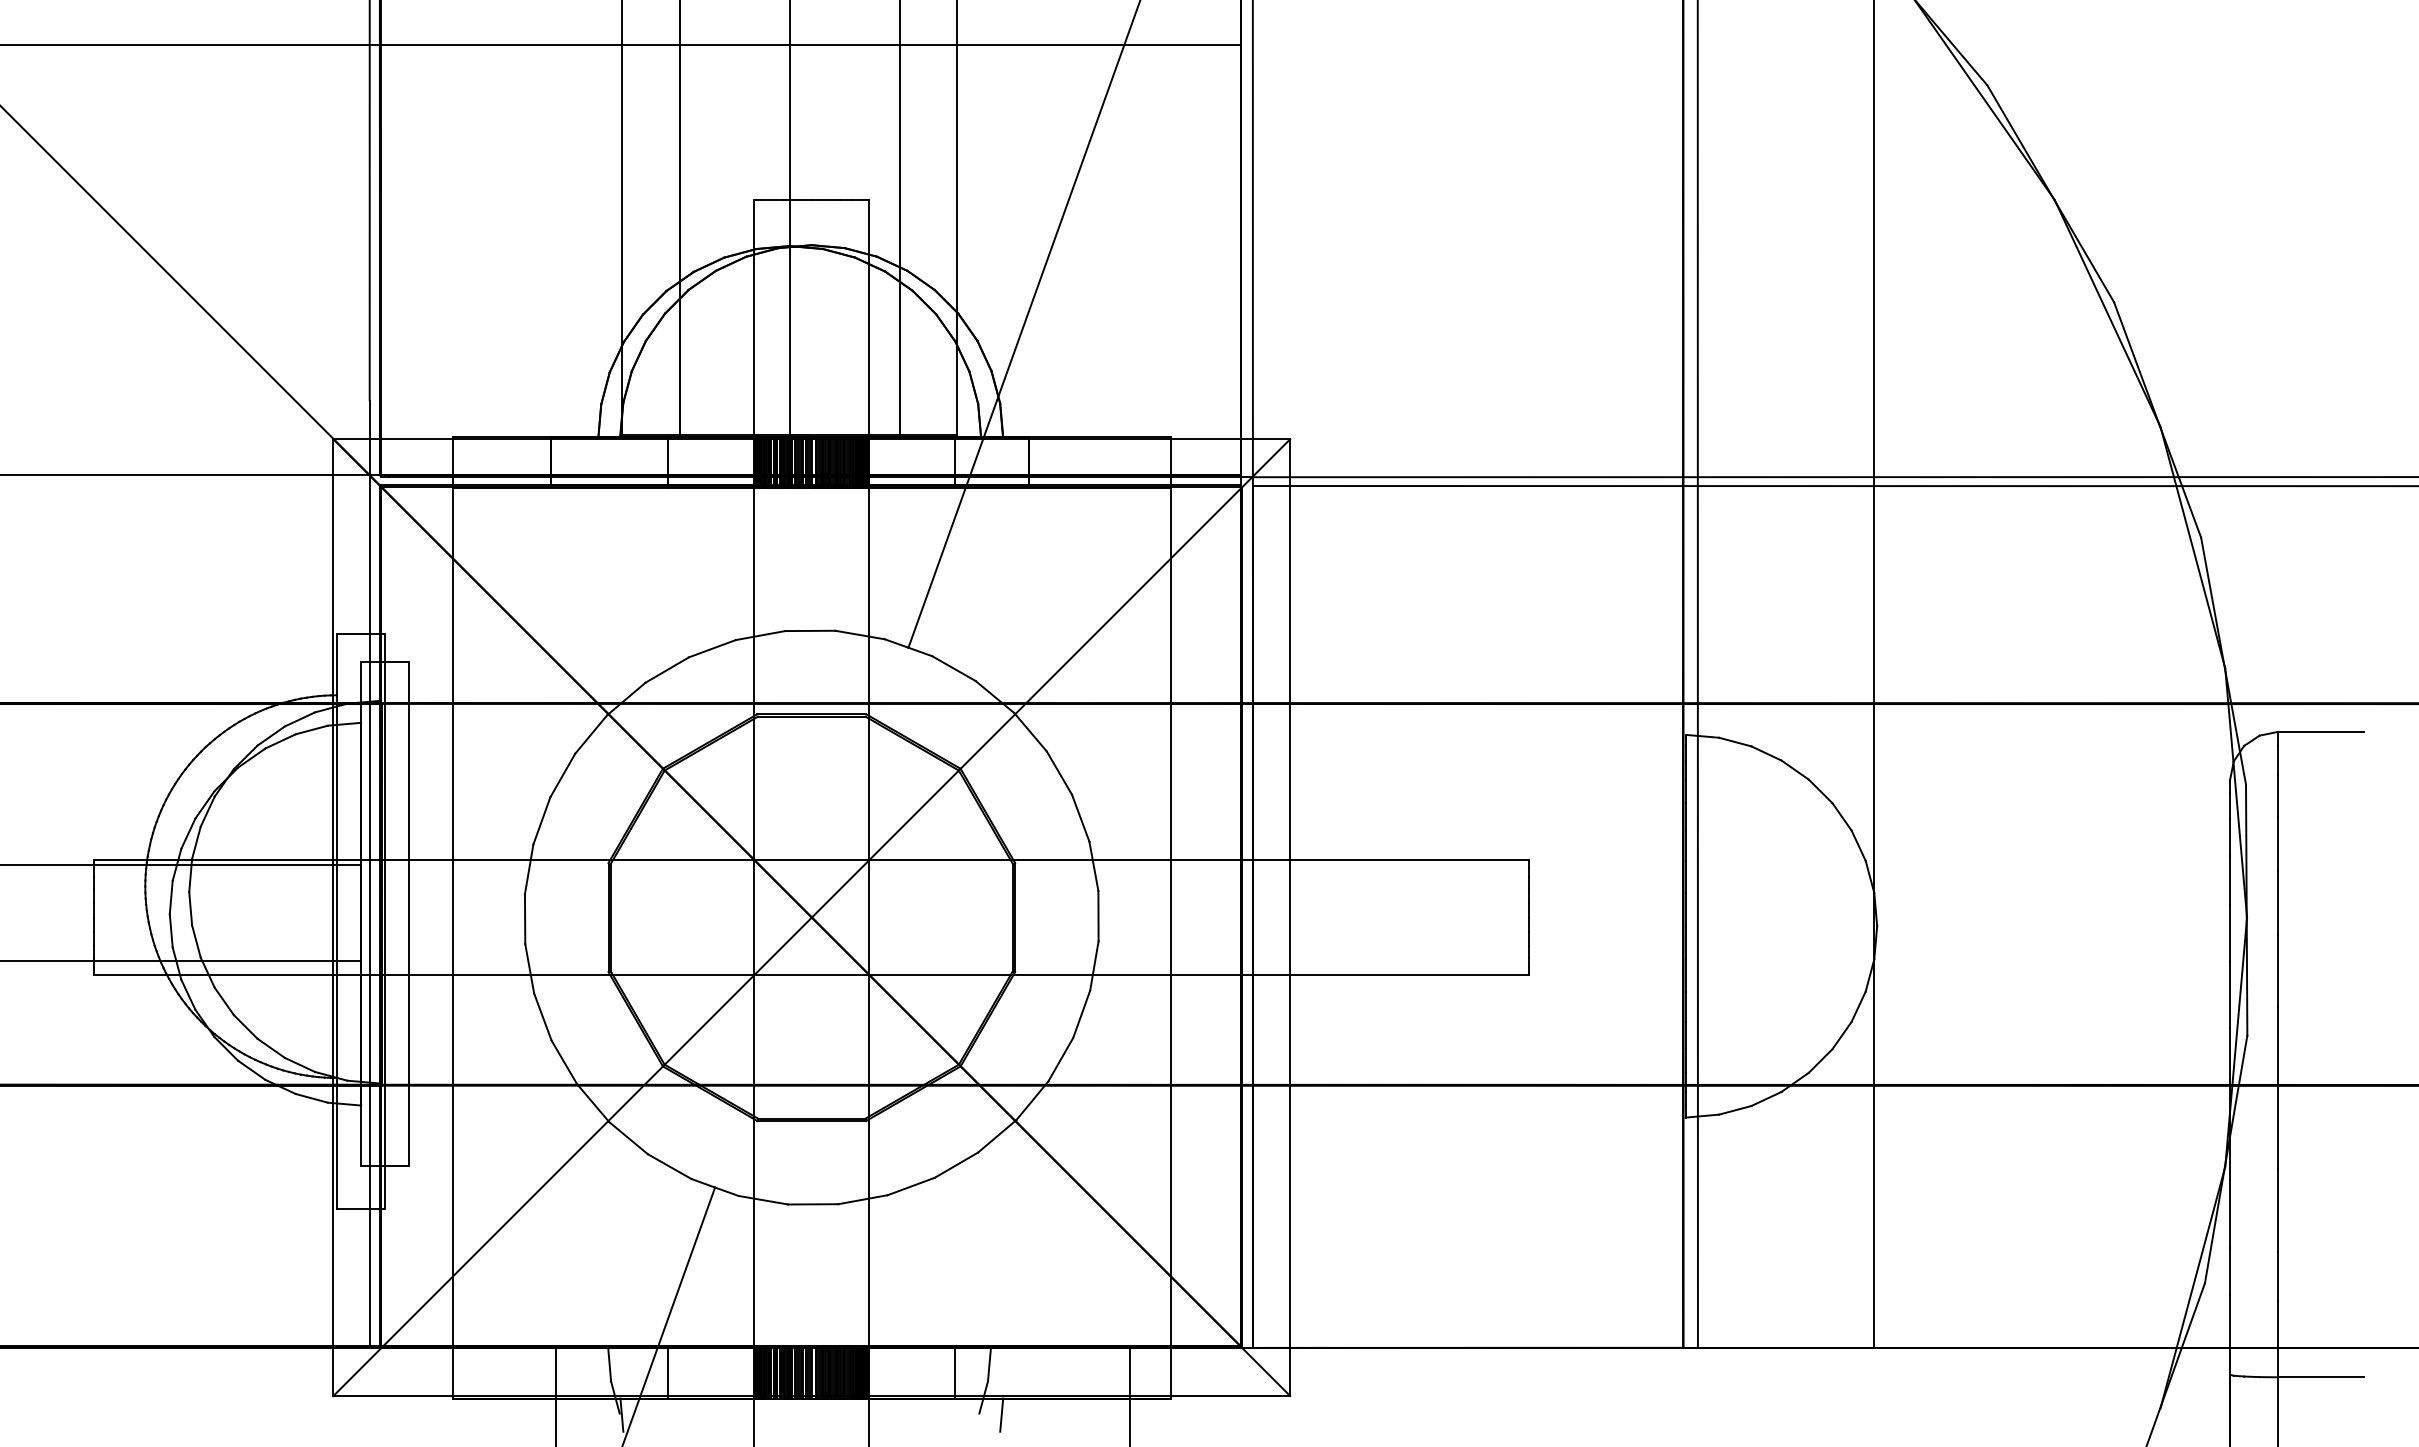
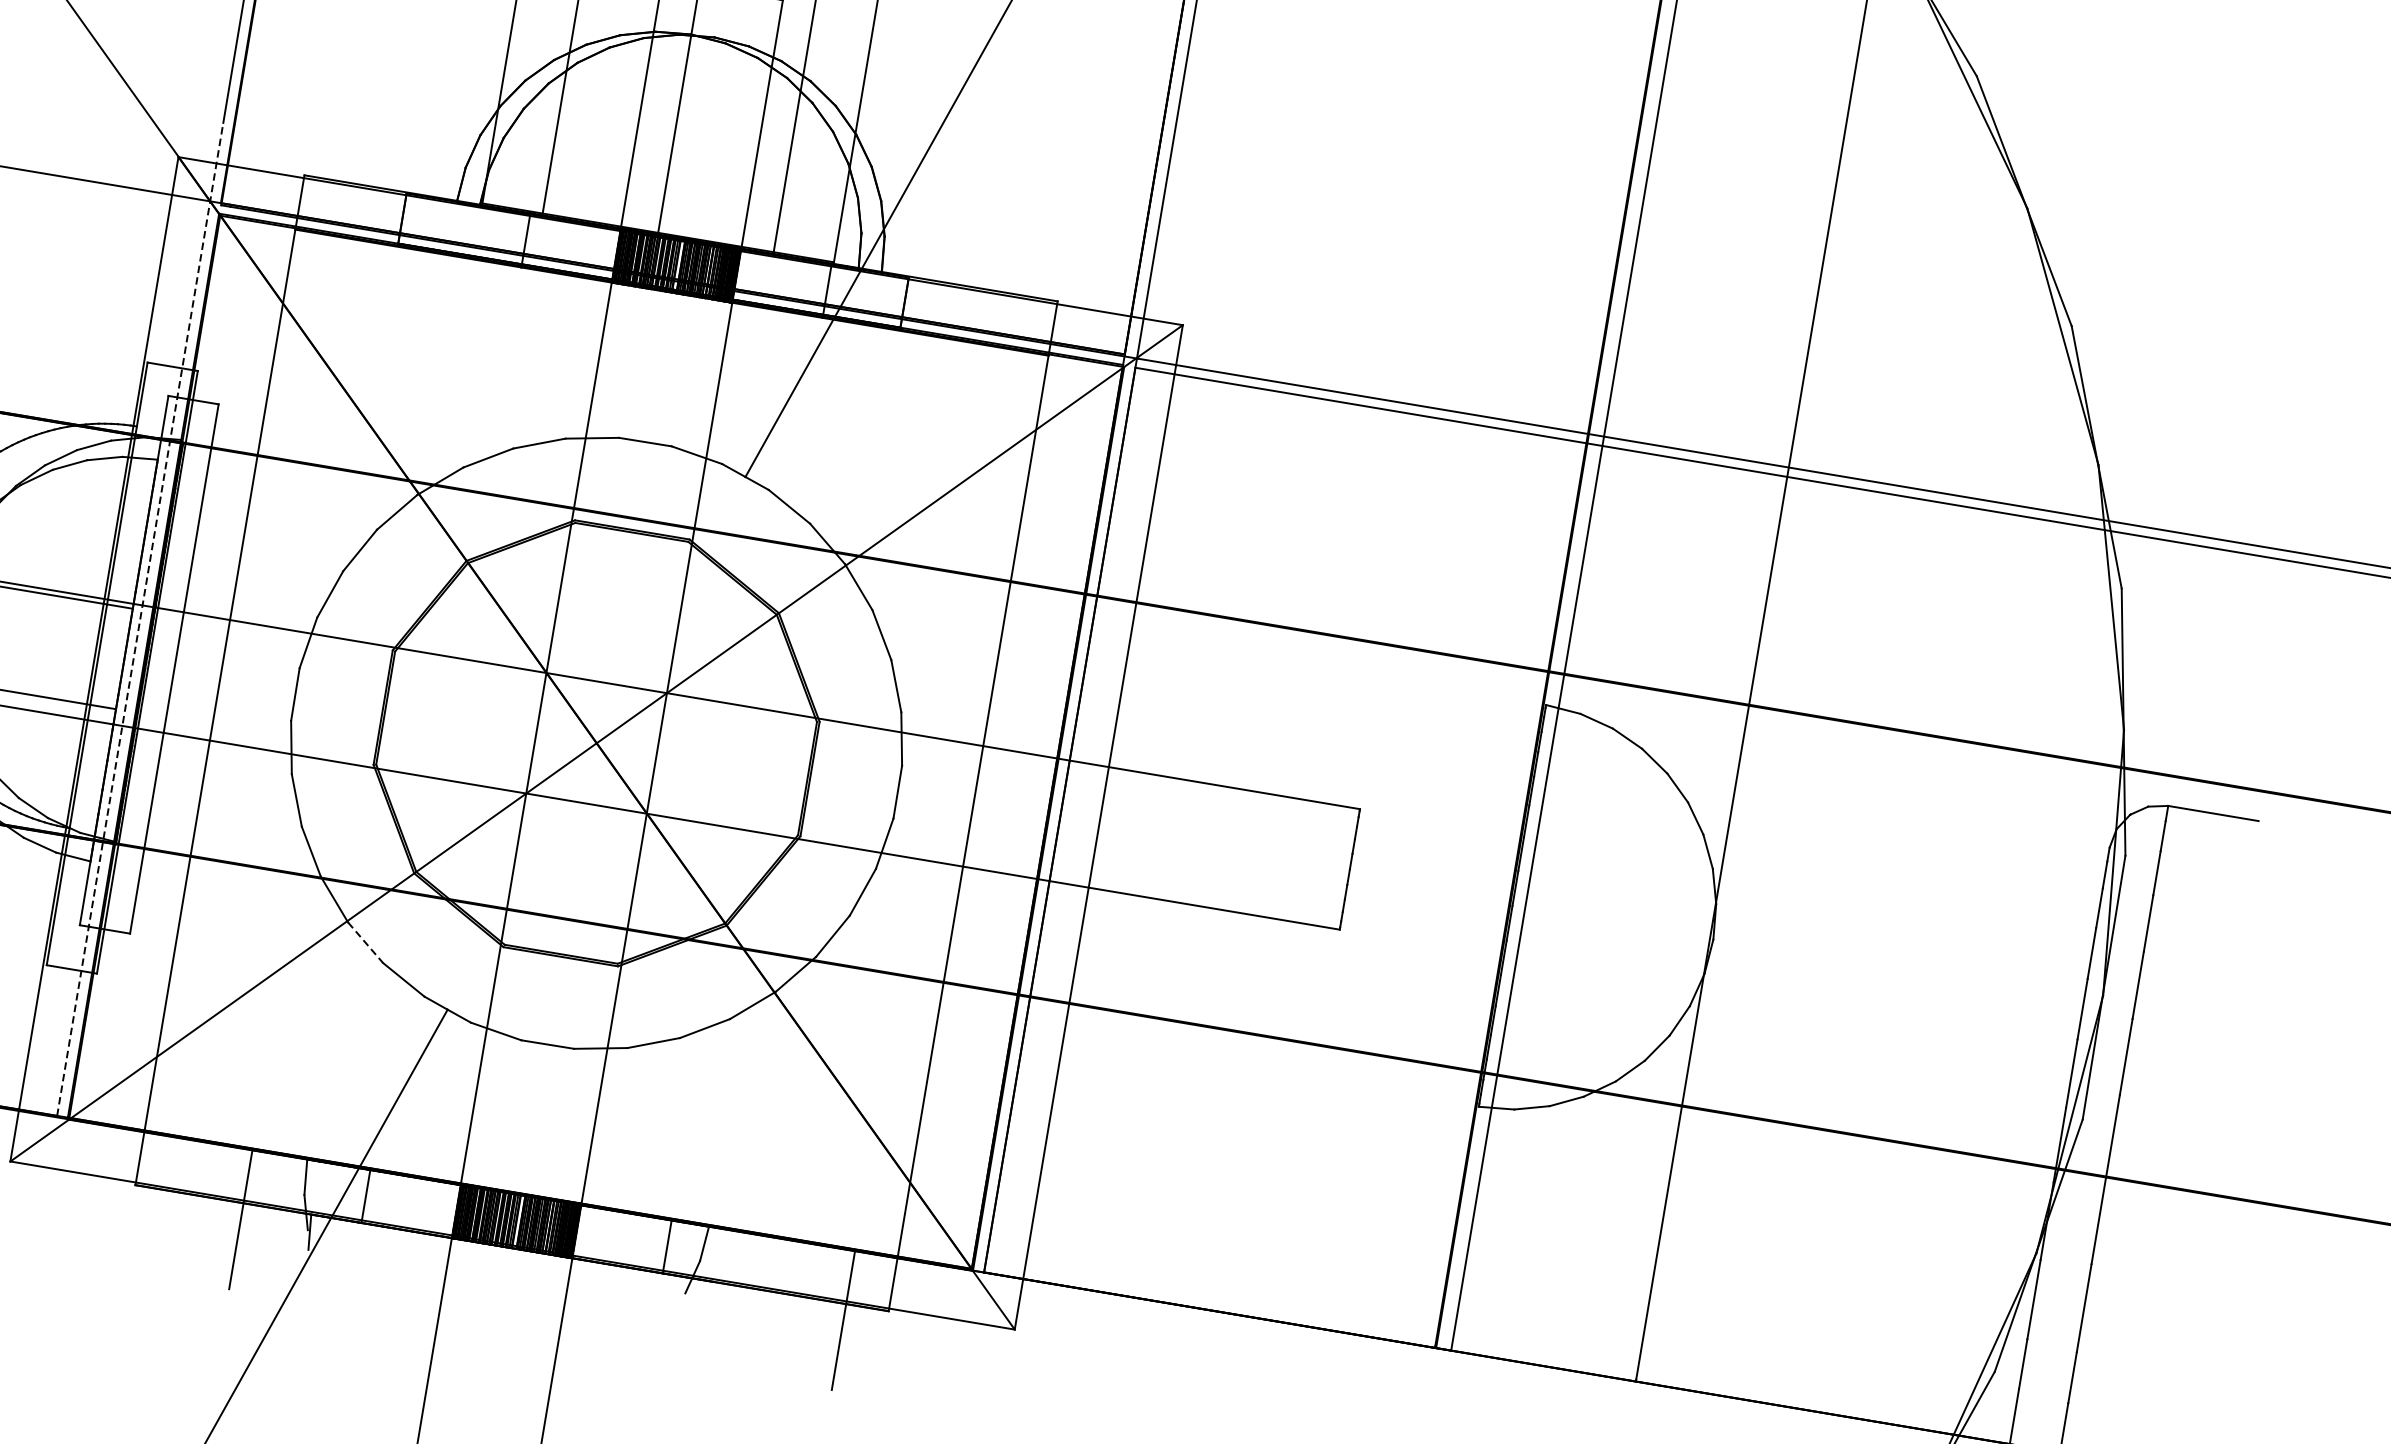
line: (369, 873) -> (140, 619), solid -> dashed
line: (629, 1138) -> (366, 943), solid -> dashed
line: (1001, 1414) -> (708, 1298), removed

